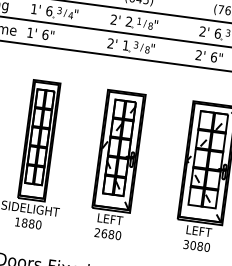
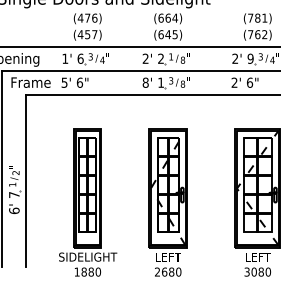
text: (30, 32) -> (64, 82), 1' -> 5'
text: (217, 33) -> (250, 58), 6 -> 9
text: (110, 43) -> (145, 82), 2' -> 8'

